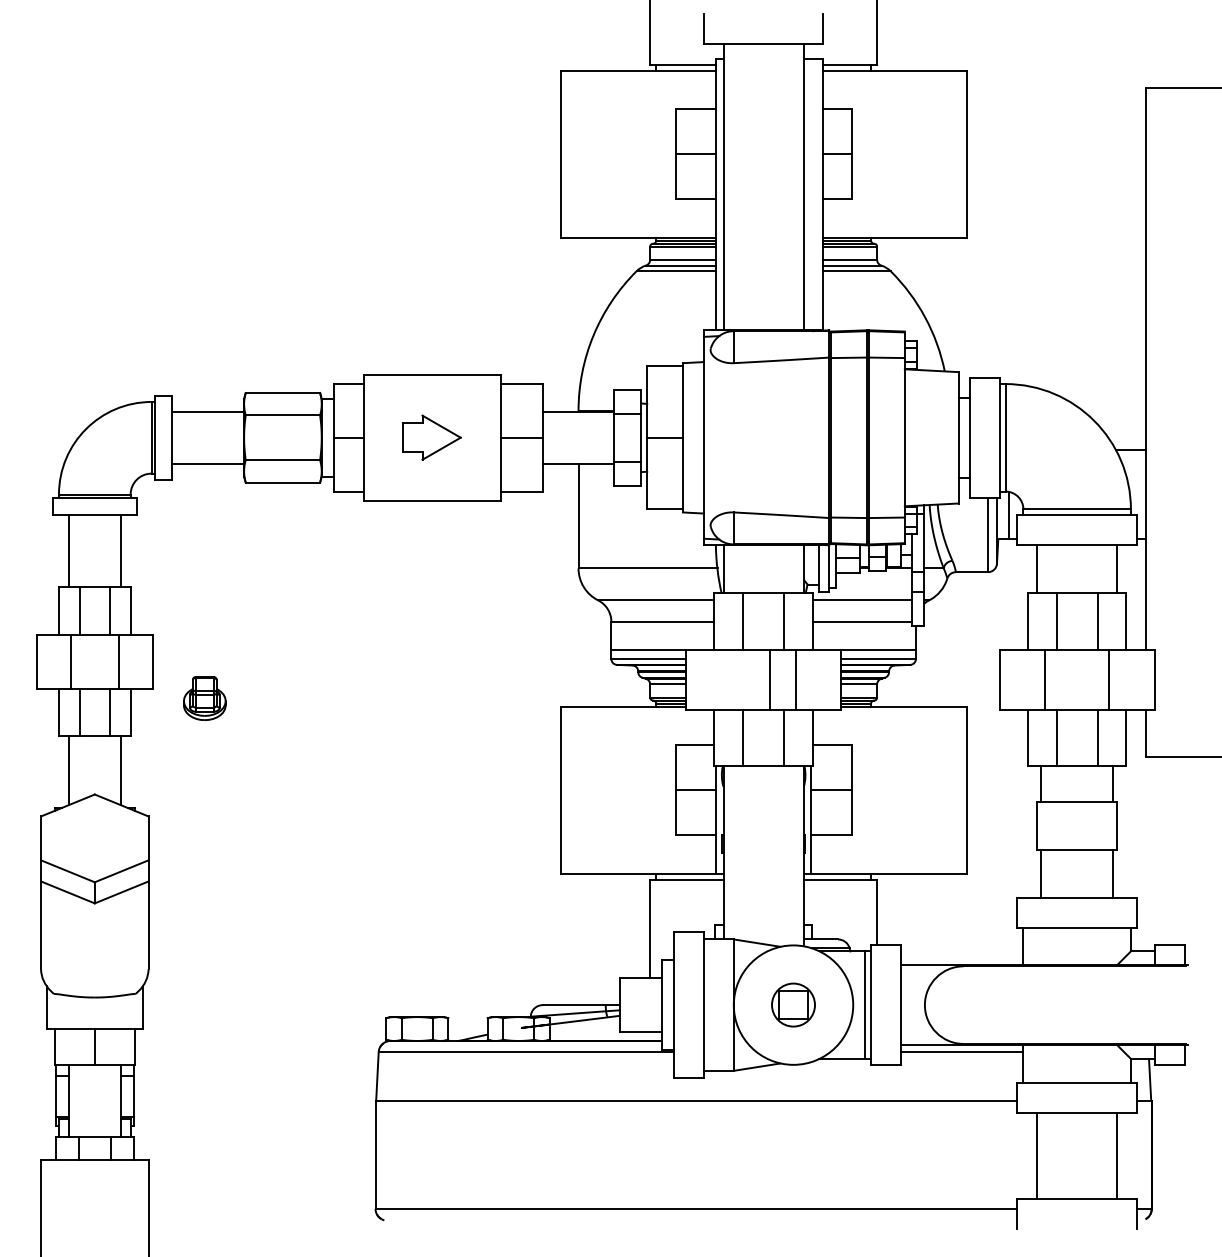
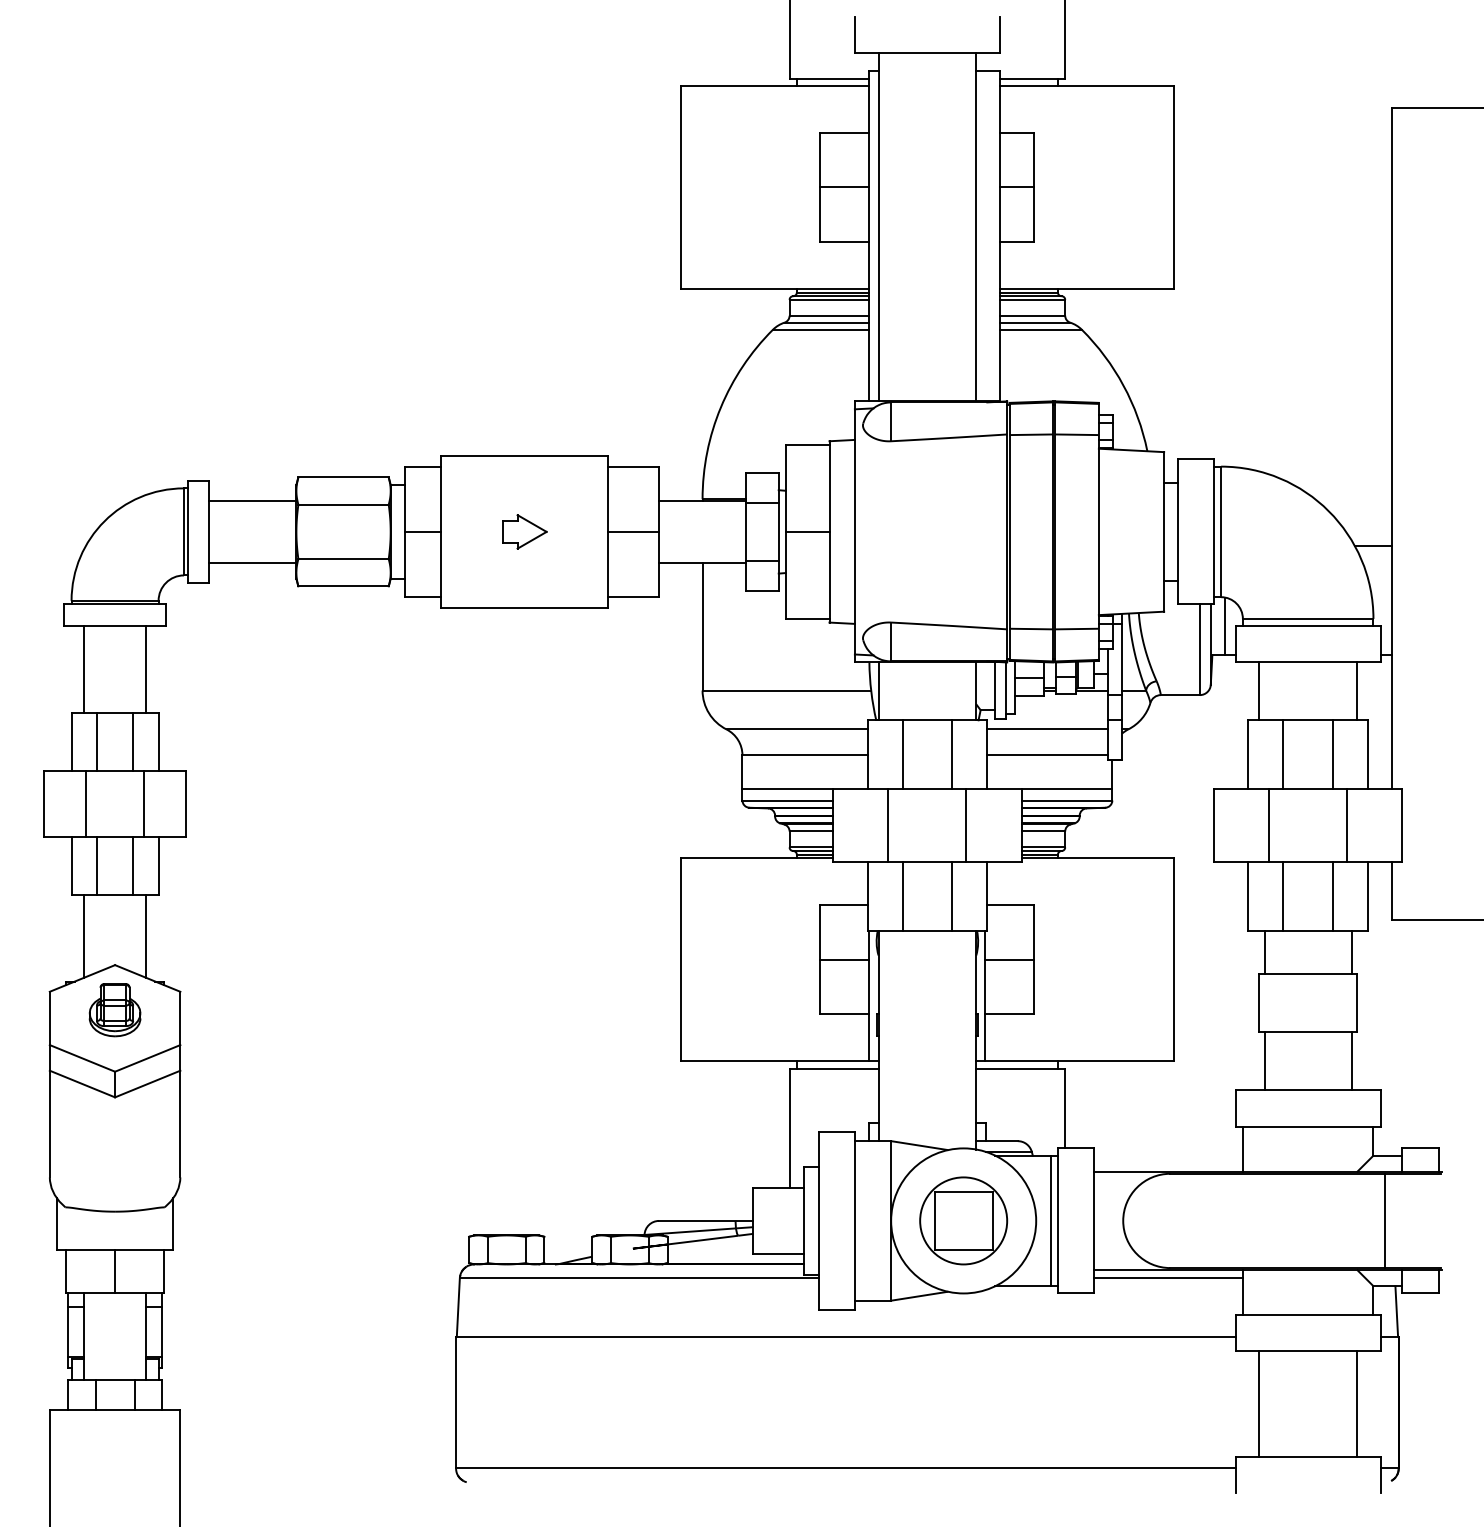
part: (432, 437) -> (525, 531), size x0.62
line: (769, 679) -> (888, 825), moved
part: (204, 698) -> (114, 1010), moved
part: (793, 1004) -> (963, 1220), size x1.67
line: (1140, 1004) -> (1385, 1220), added

